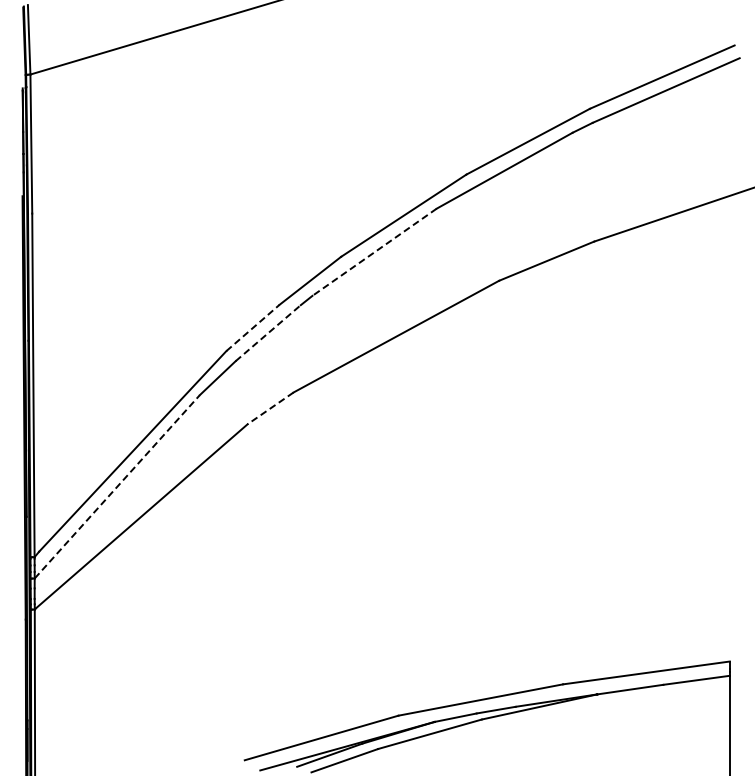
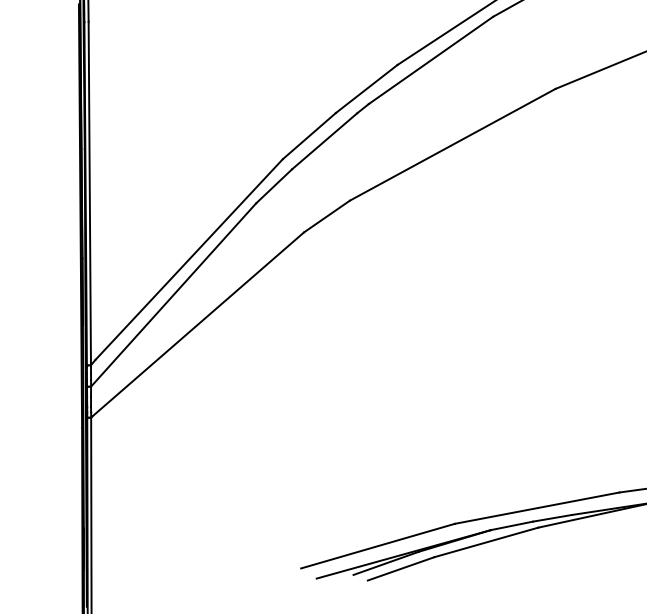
line: (374, 252) -> (430, 60), dashed -> solid
line: (253, 327) -> (309, 135), dashed -> solid
line: (268, 333) -> (324, 141), dashed -> solid
line: (270, 408) -> (326, 216), dashed -> solid
line: (117, 486) -> (173, 294), dashed -> solid

